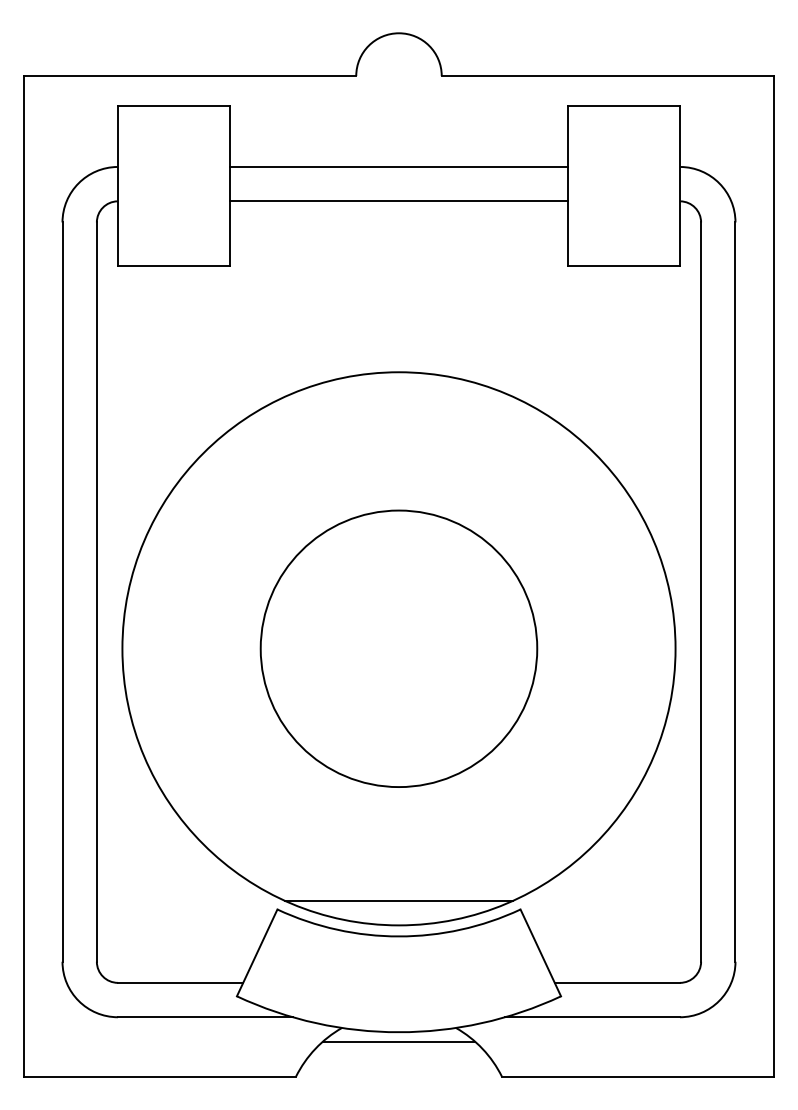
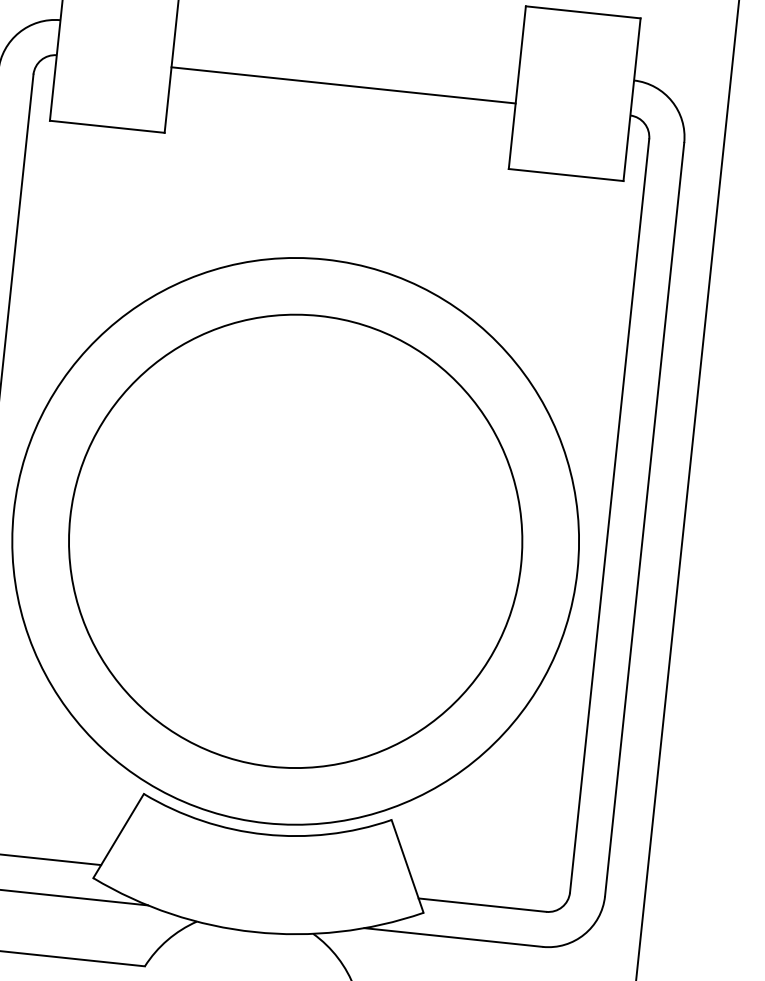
line: (398, 166) -> (346, 49), removed
circle: (398, 648) -> (295, 540), size x1.6
line: (398, 900) -> (268, 797), removed
line: (398, 1041) -> (253, 941), removed

